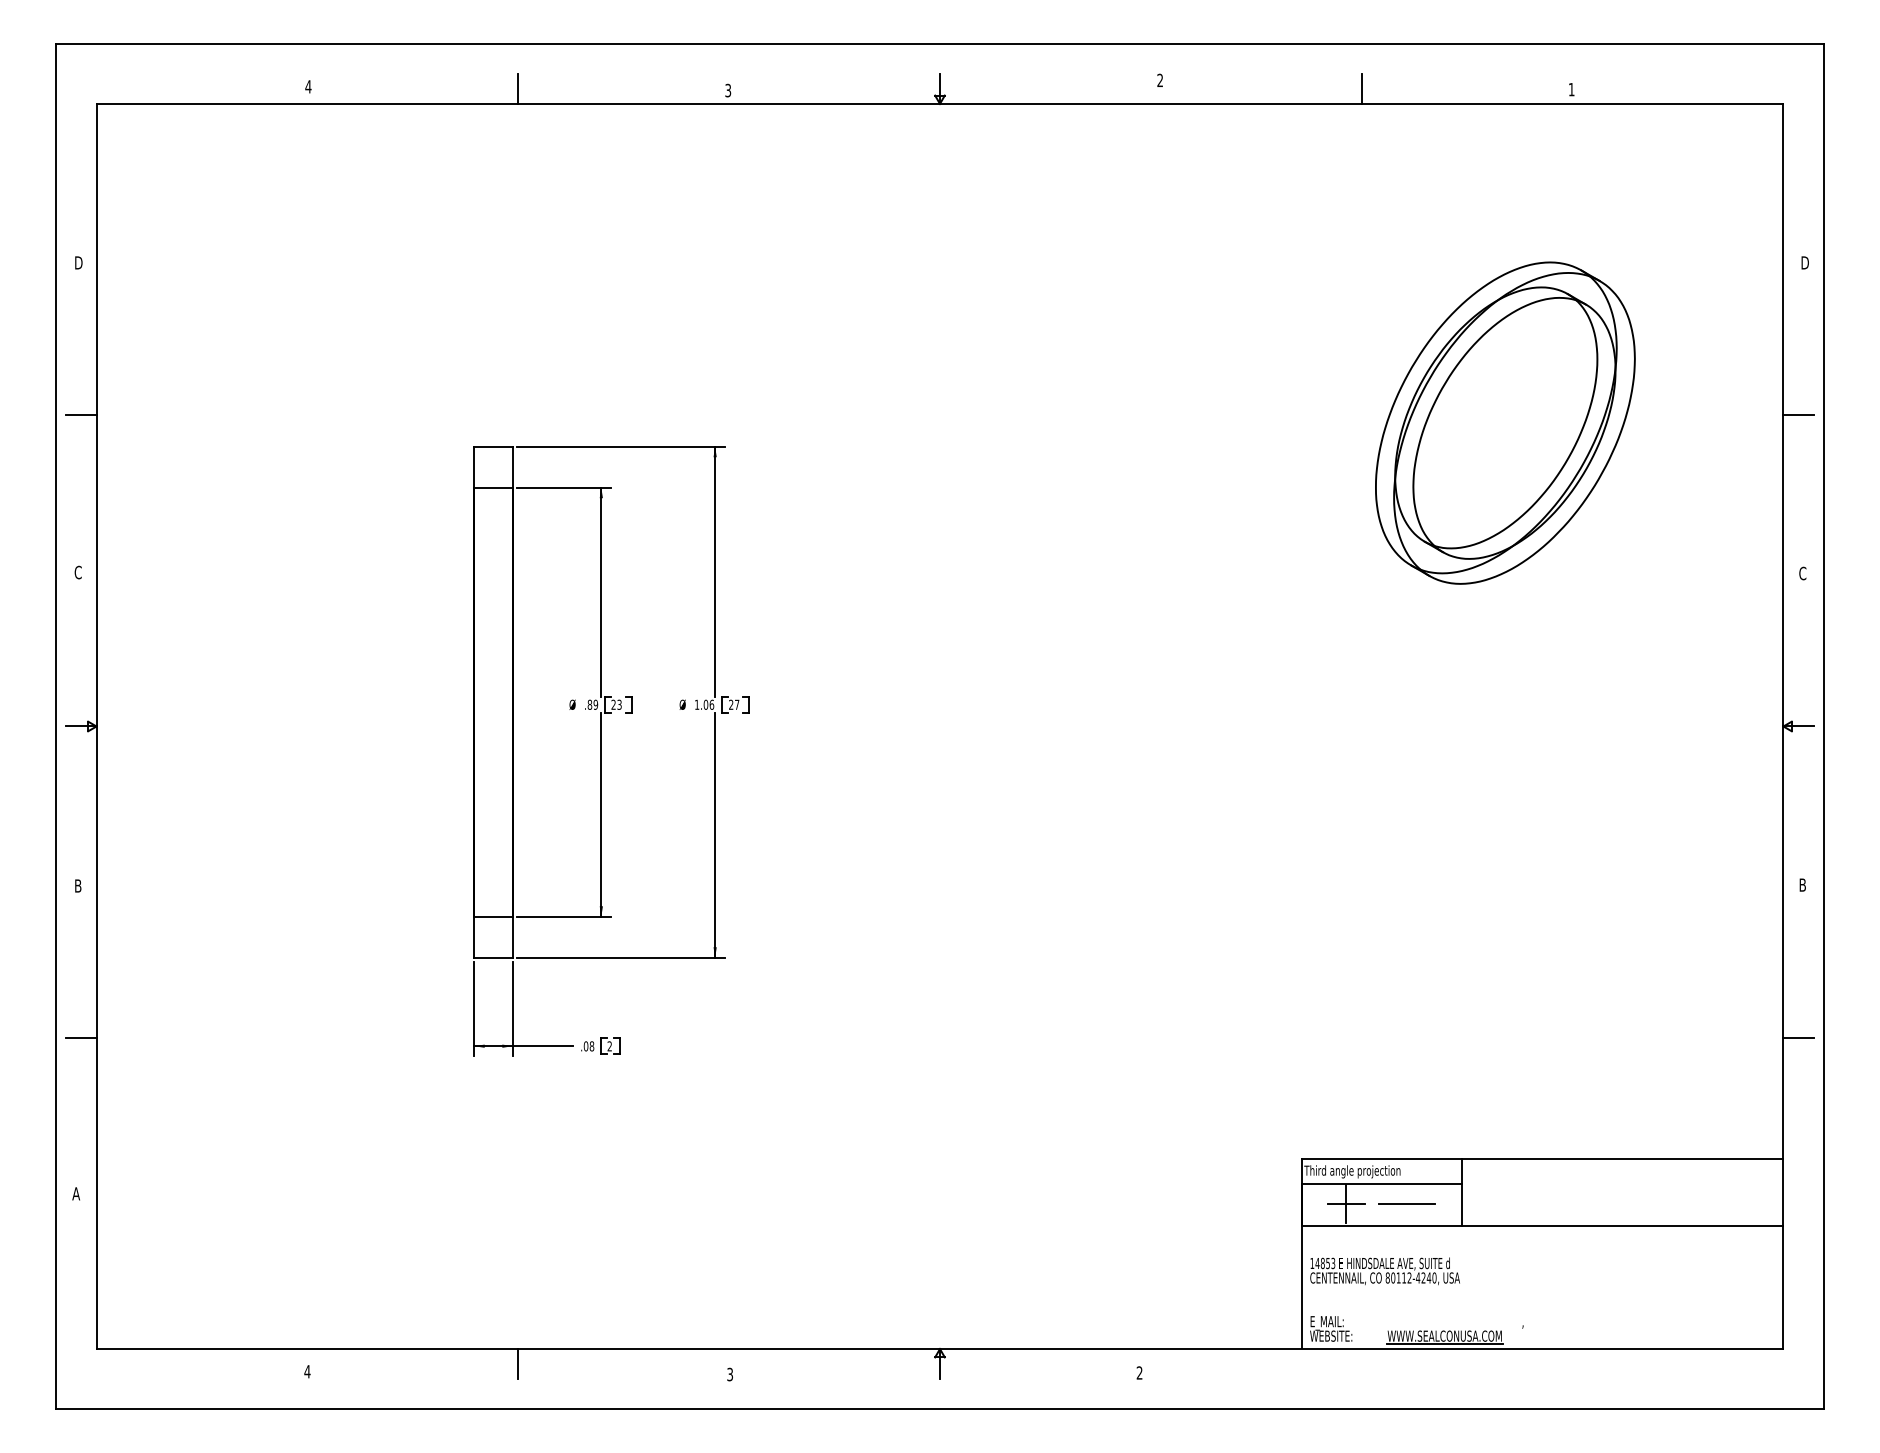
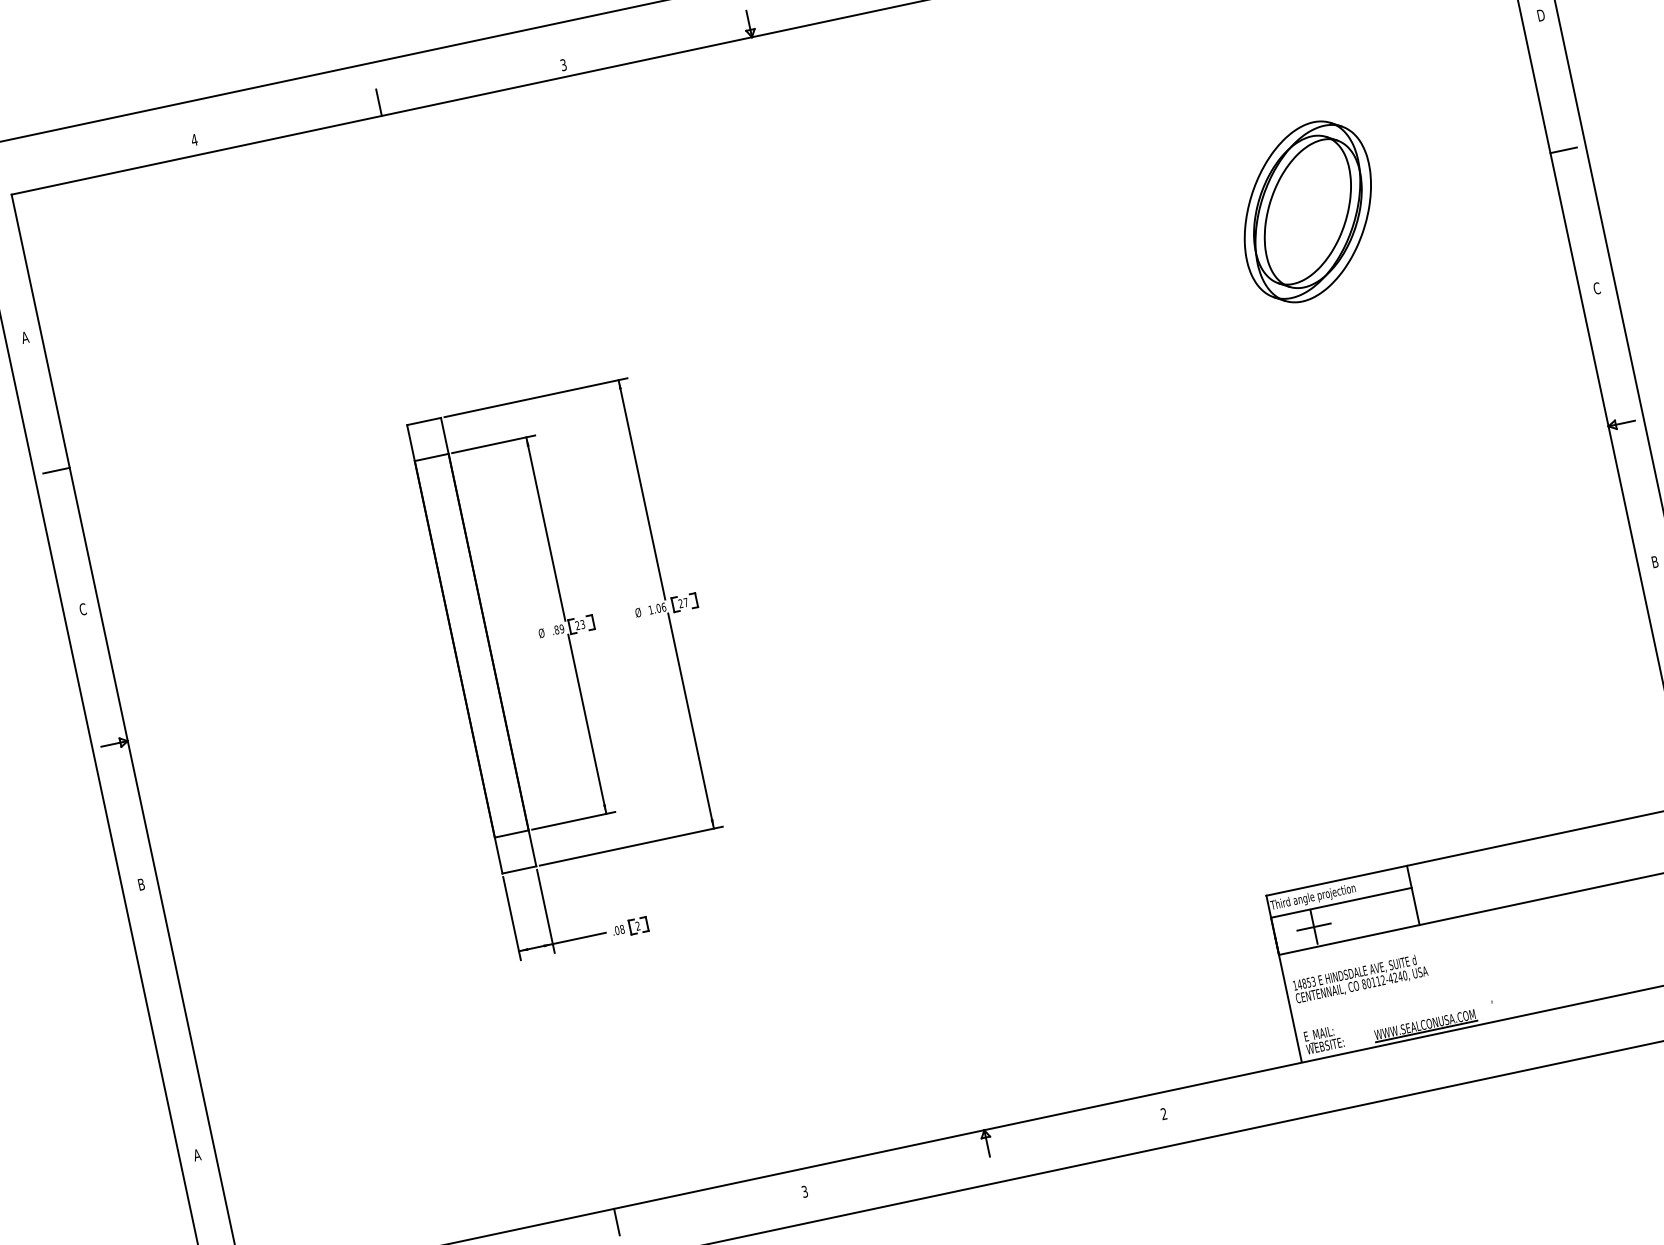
text: (78, 262) -> (25, 337), D -> A
part: (1505, 422) -> (1307, 211), size x0.6
line: (81, 1037) -> (172, 1016), removed
line: (1406, 1204) -> (1366, 916), removed

